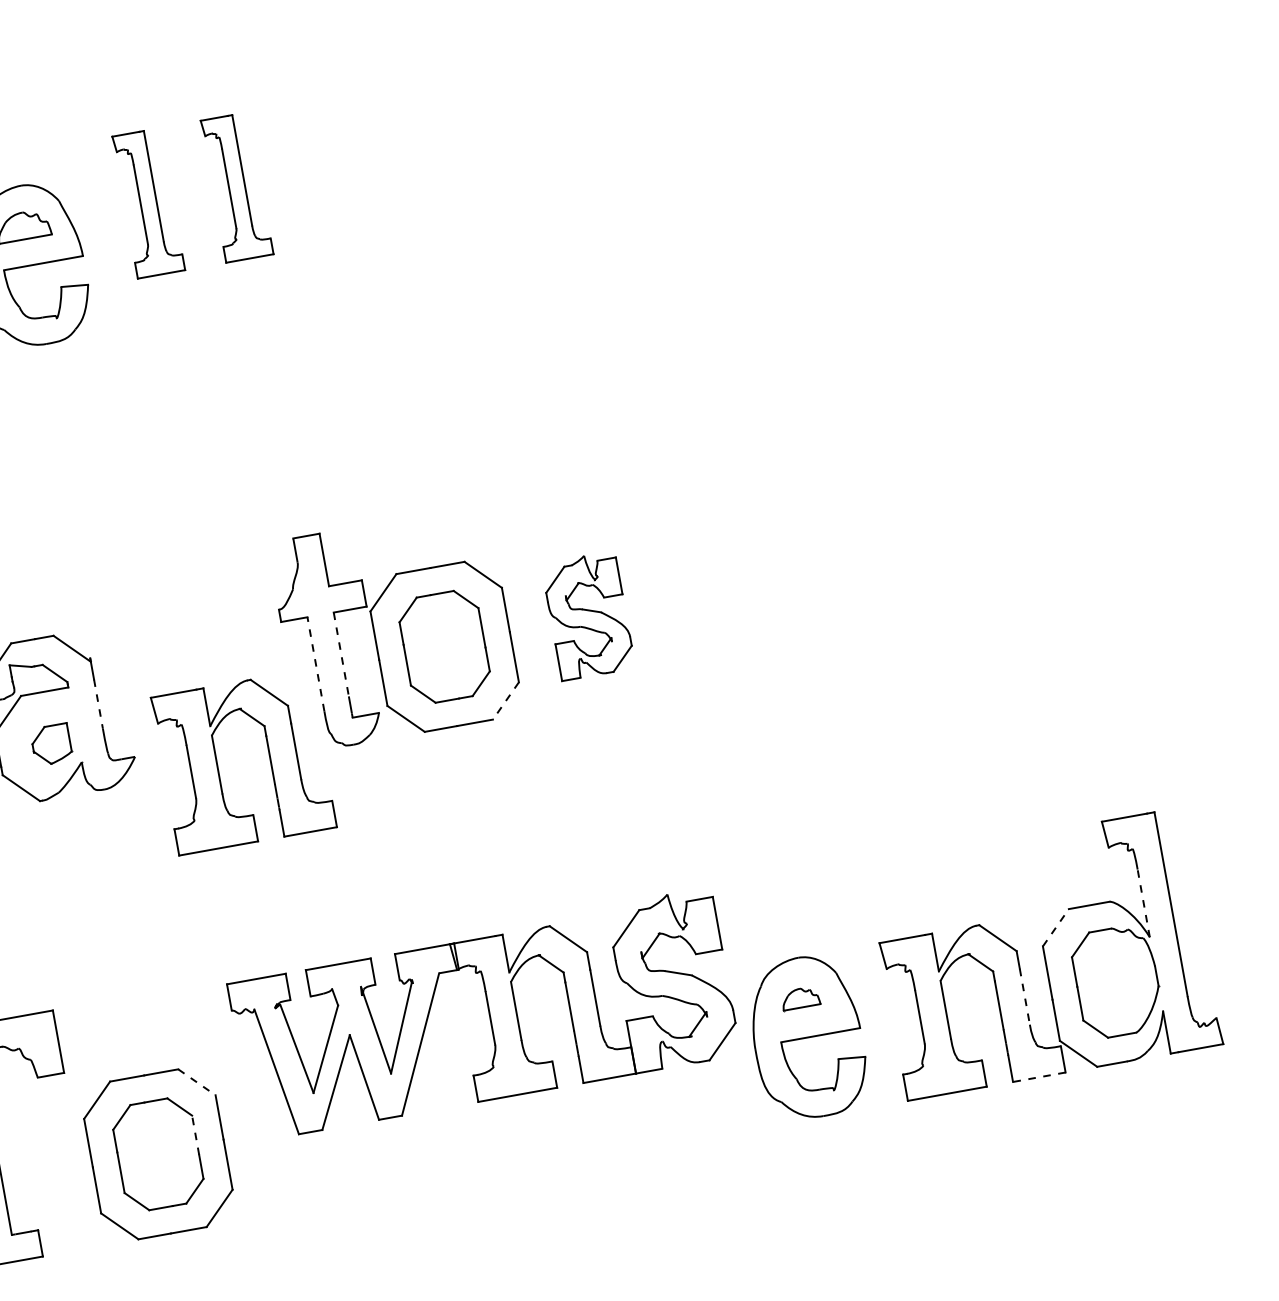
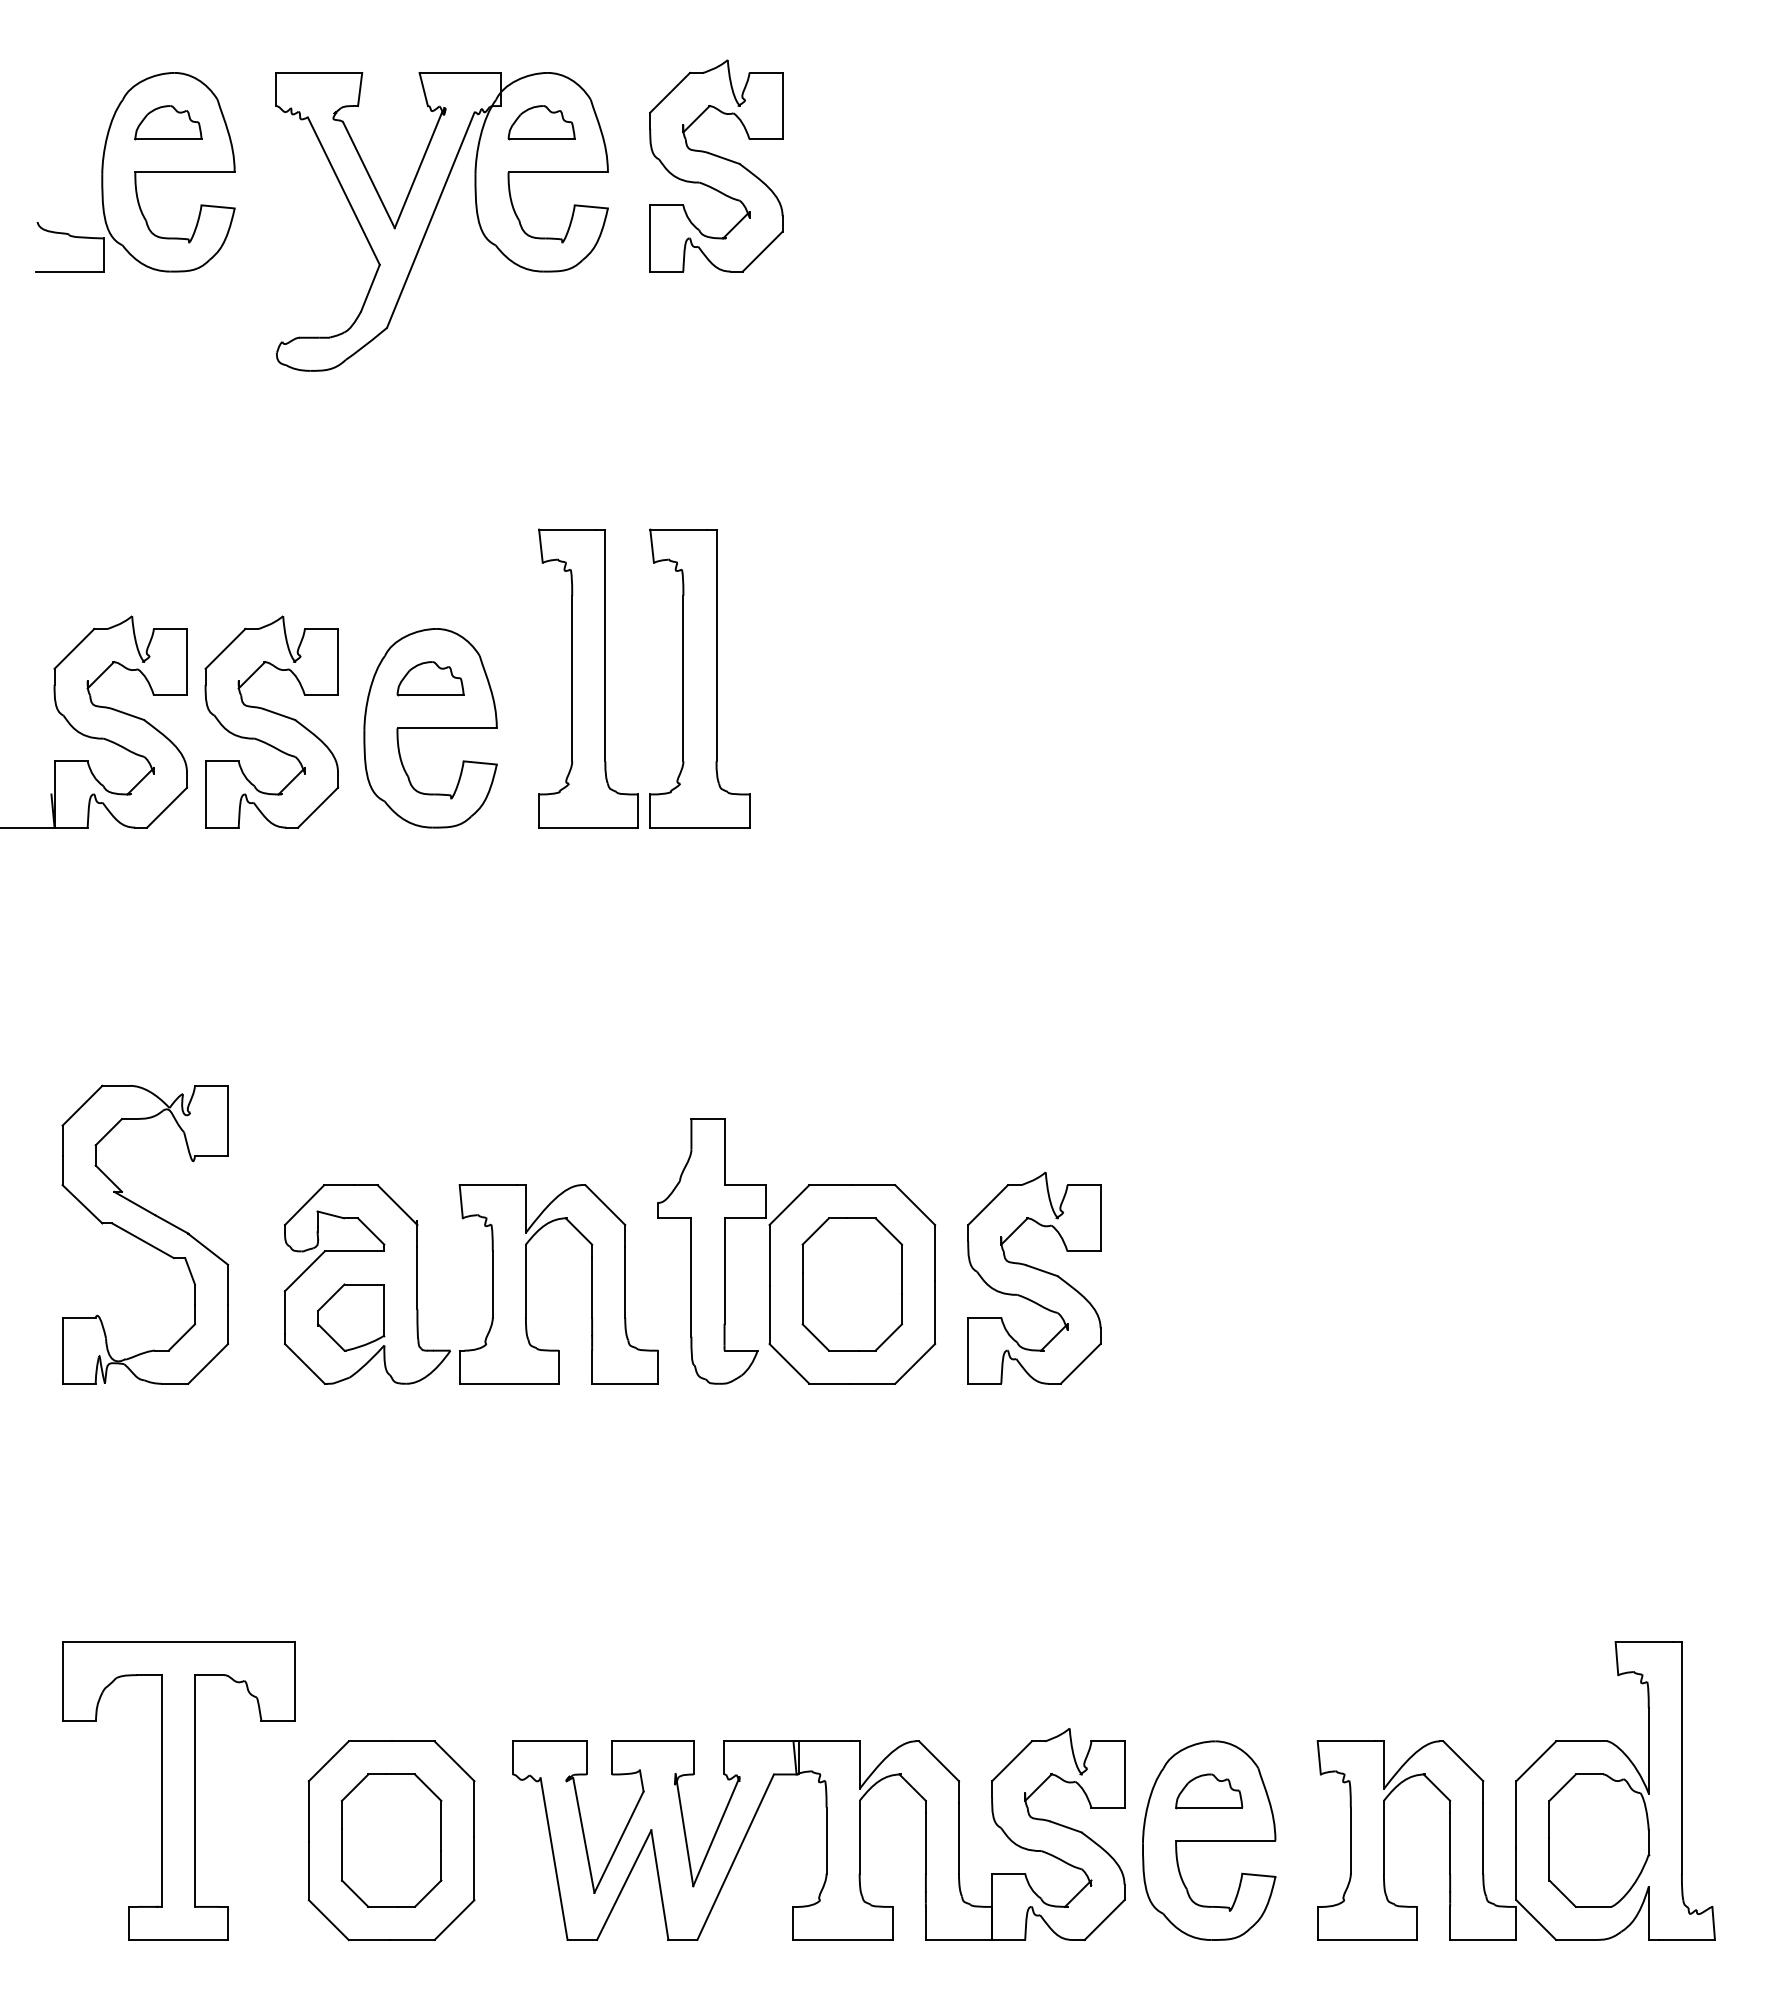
part: (236, 187) -> (699, 678), size x1.67
part: (148, 203) -> (588, 678), size x1.67
part: (588, 615) -> (1034, 1277), size x1.43
line: (341, 654) -> (724, 1271), dashed -> solid
line: (315, 663) -> (691, 1276), dashed -> solid
line: (505, 701) -> (914, 1364), dashed -> solid
line: (98, 704) -> (417, 1278), dashed -> solid
part: (51, 744) -> (351, 1317), size x1.43
part: (218, 767) -> (526, 1284), moved
line: (1143, 903) -> (1648, 1750), dashed -> solid
line: (1055, 927) -> (1536, 1760), dashed -> solid
line: (1025, 997) -> (1483, 1839), dashed -> solid
part: (800, 998) -> (1209, 1791), size x1.43
part: (489, 1013) -> (826, 1834), moved
line: (1038, 1077) -> (1482, 1940), dashed -> solid
line: (196, 1082) -> (454, 1761), dashed -> solid
line: (195, 1135) -> (441, 1825), dashed -> solid

